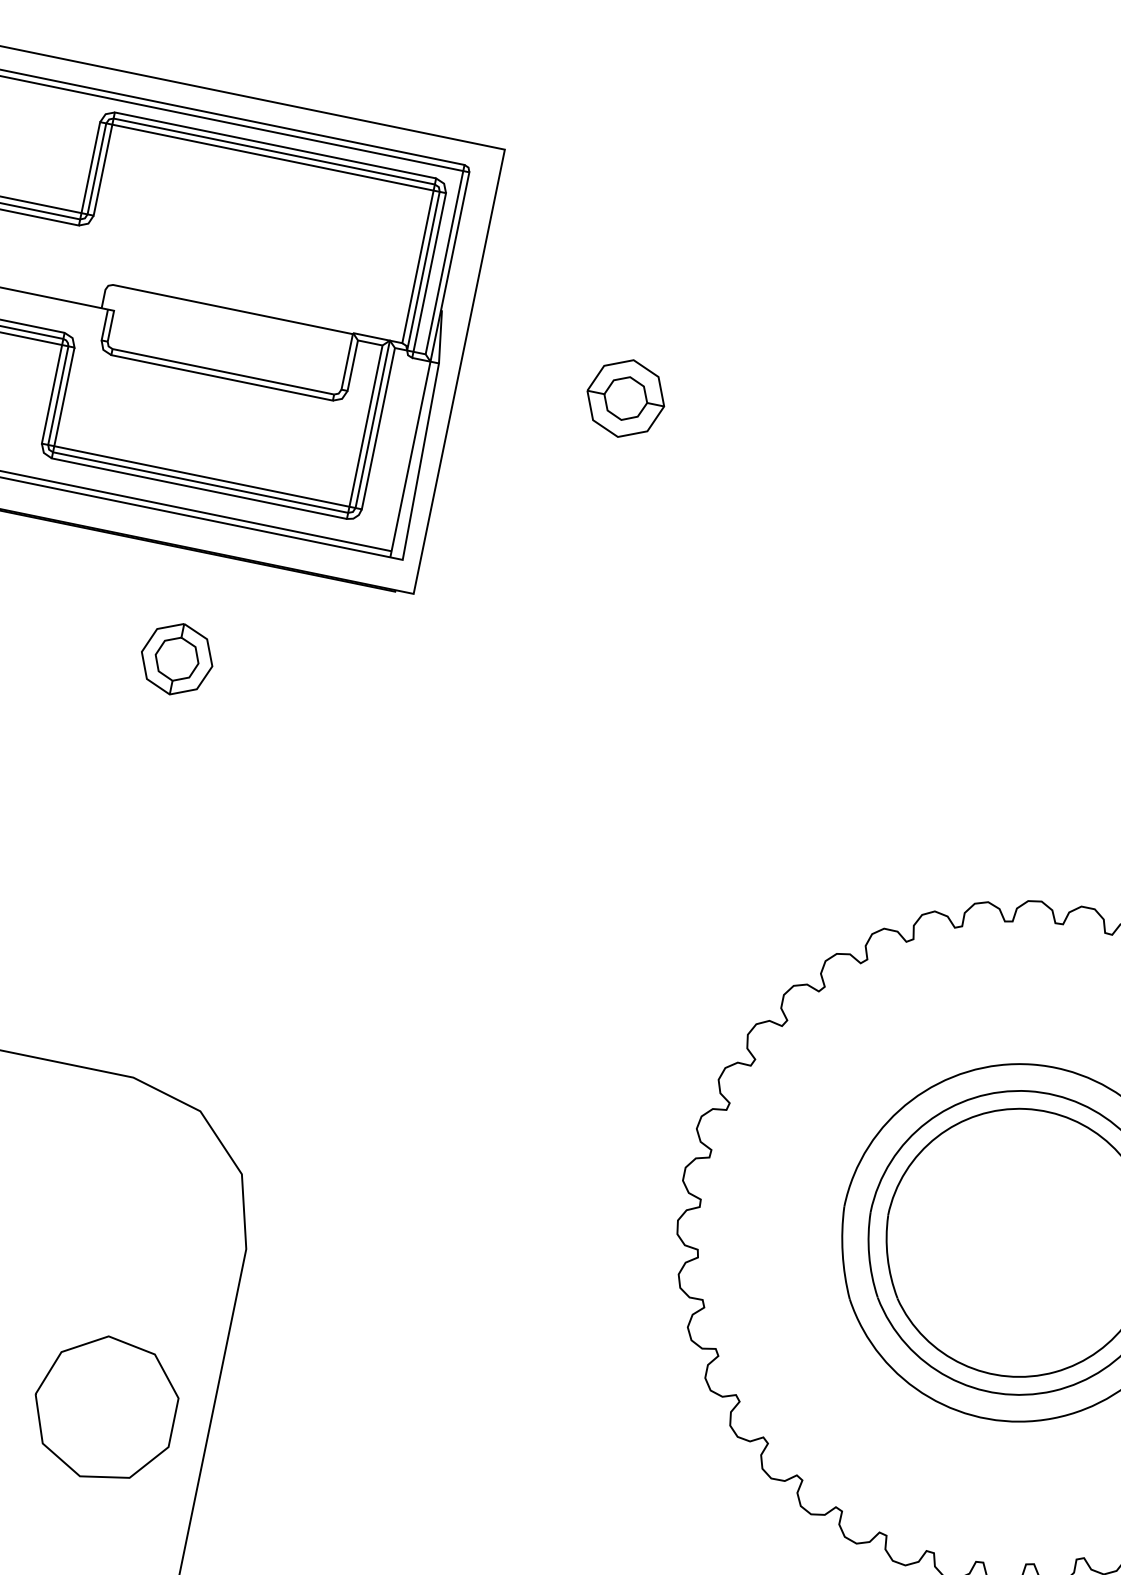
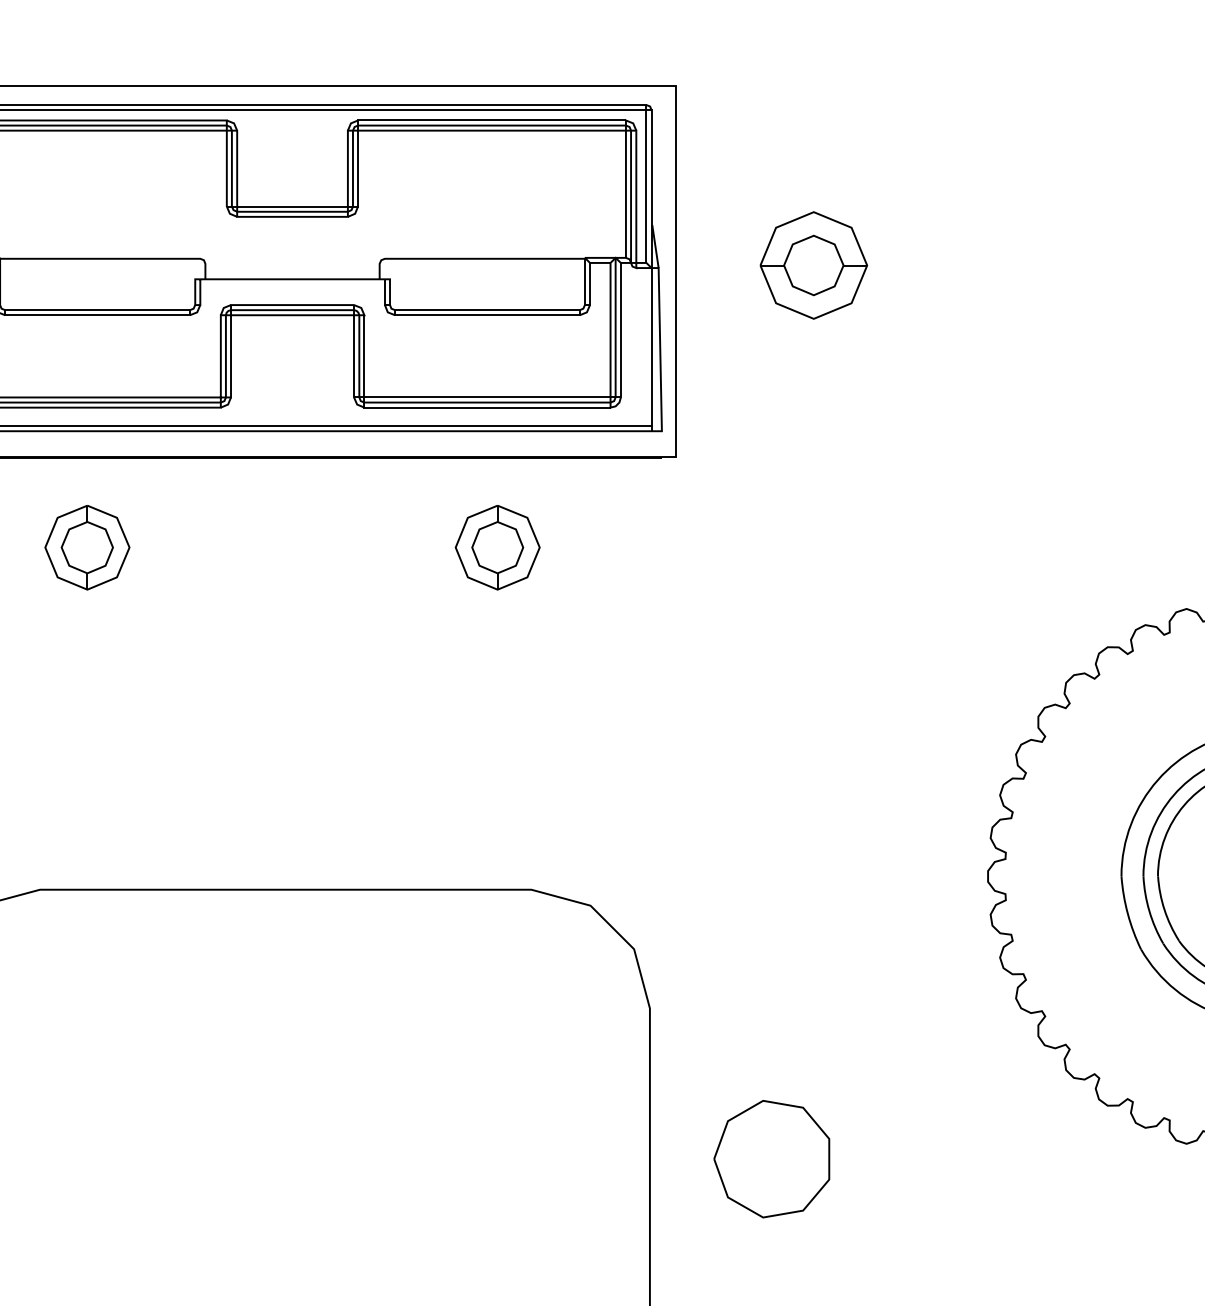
part: (625, 398) -> (813, 265), size x1.67
part: (176, 658) -> (497, 547), size x1.43
part: (104, 1408) -> (771, 1159), moved

